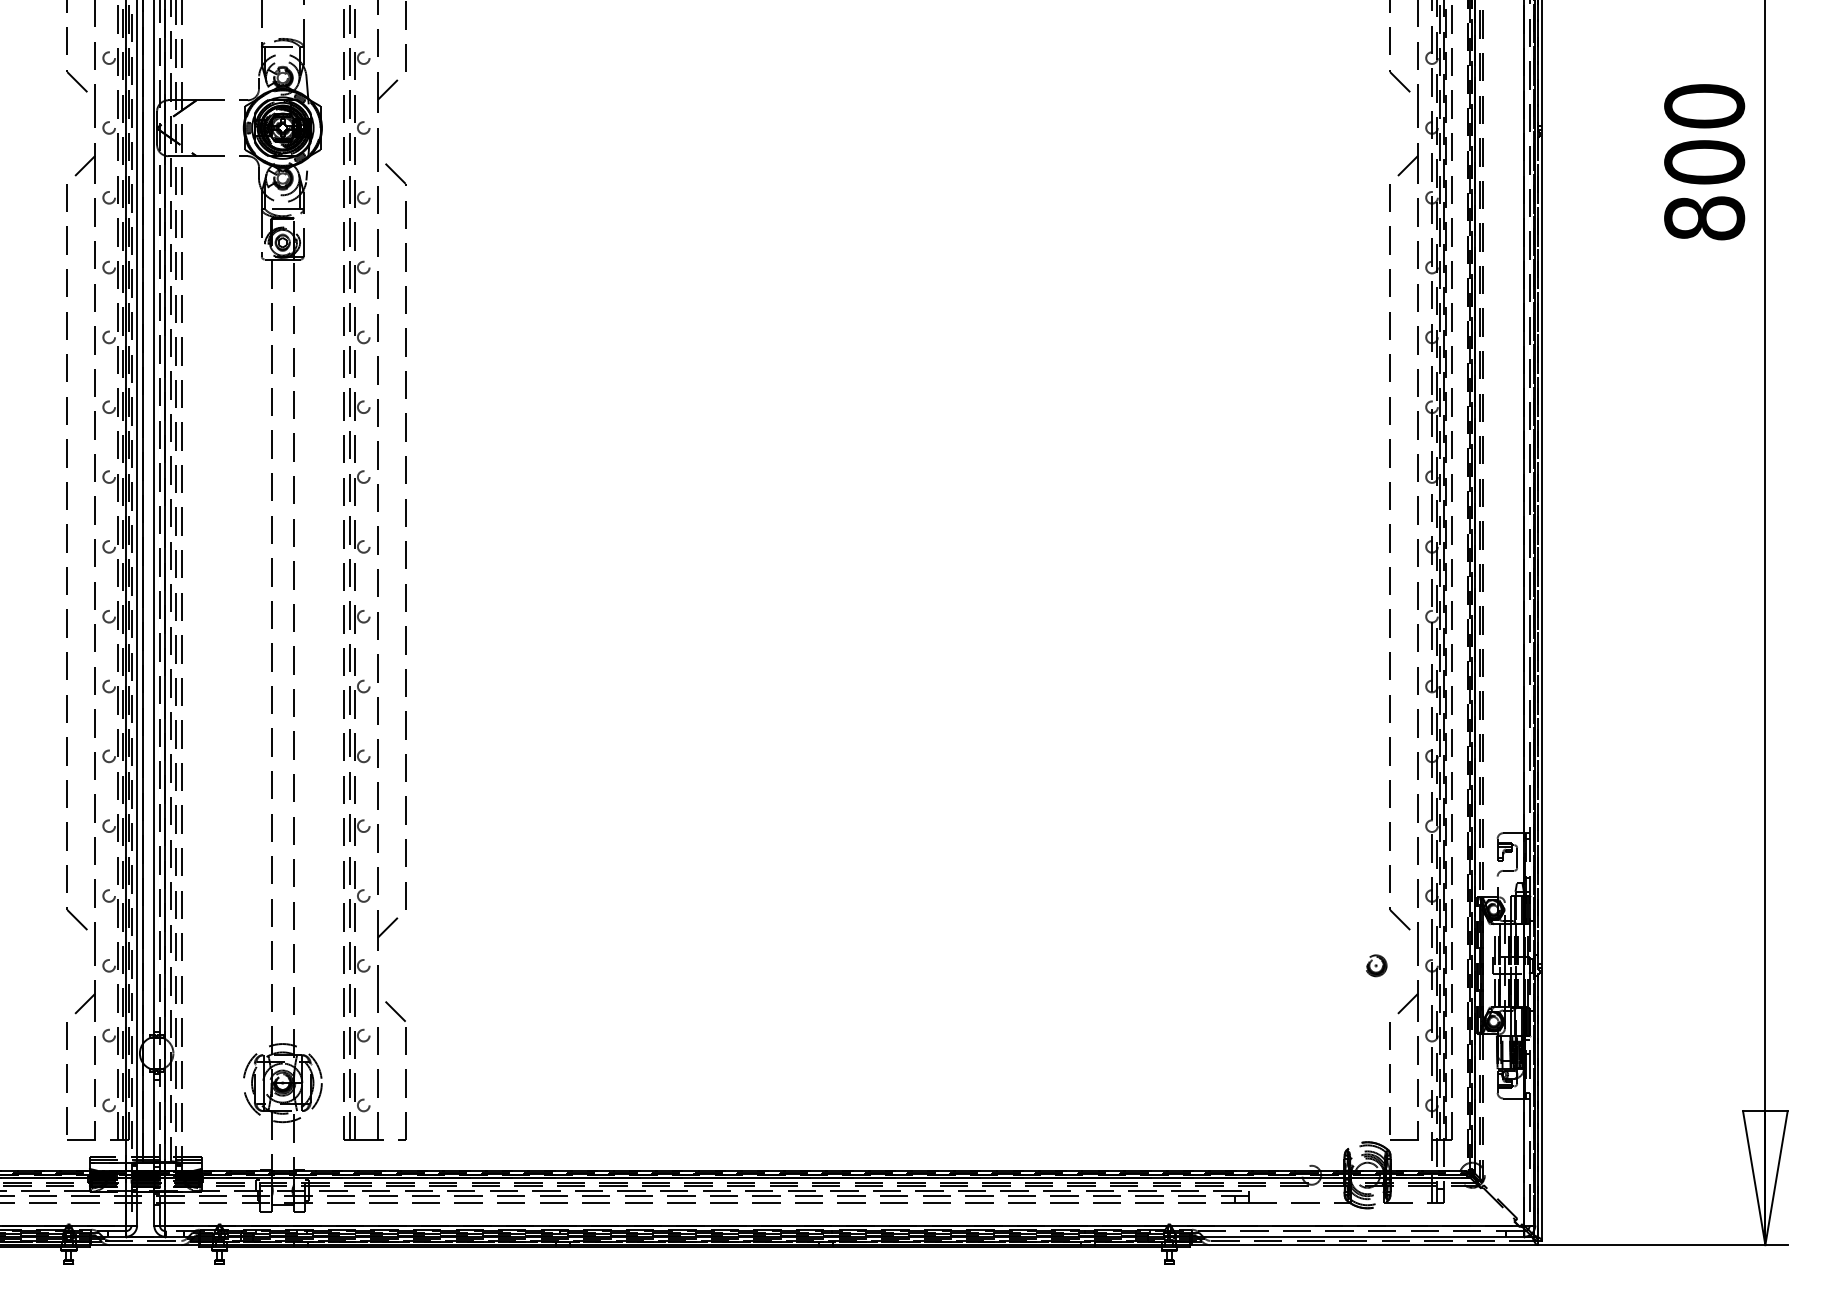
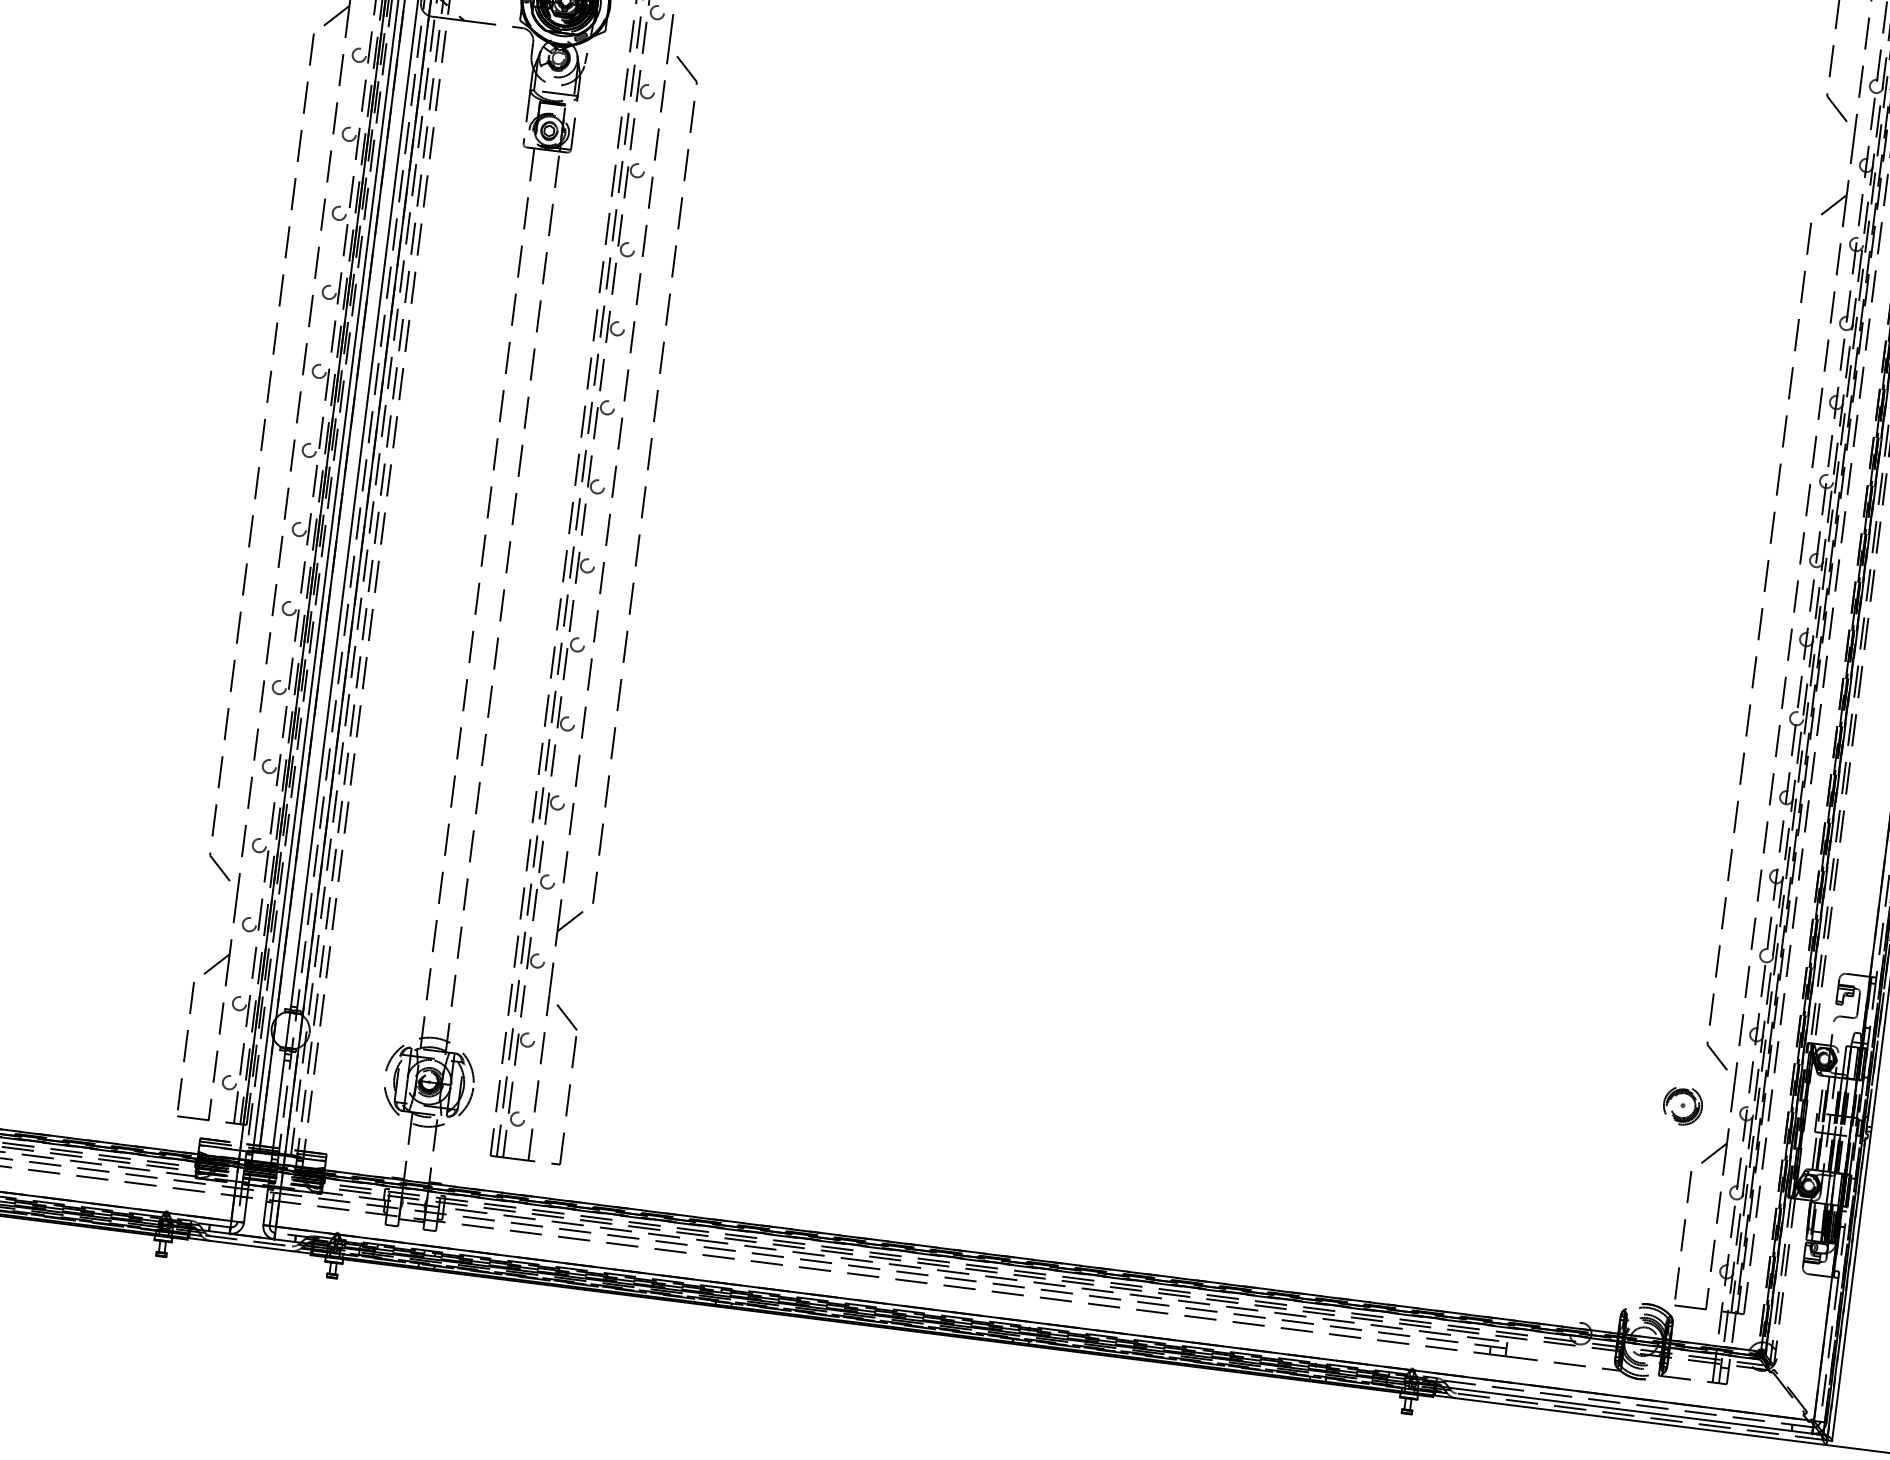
part: (1376, 965) -> (1684, 1105), size x1.6

